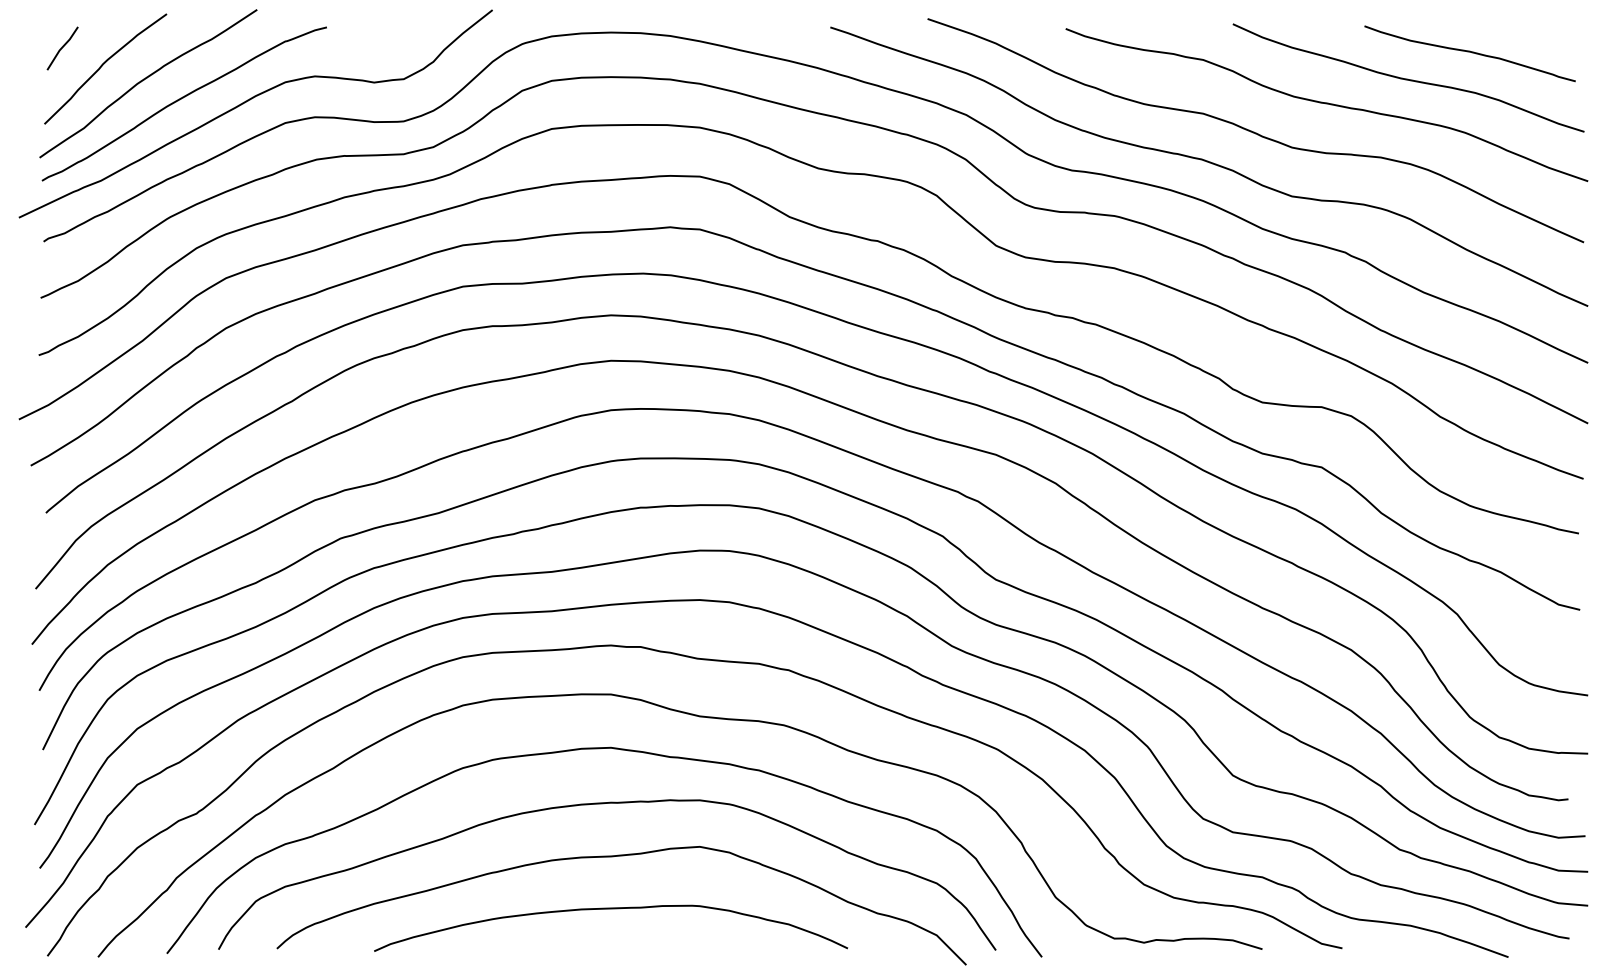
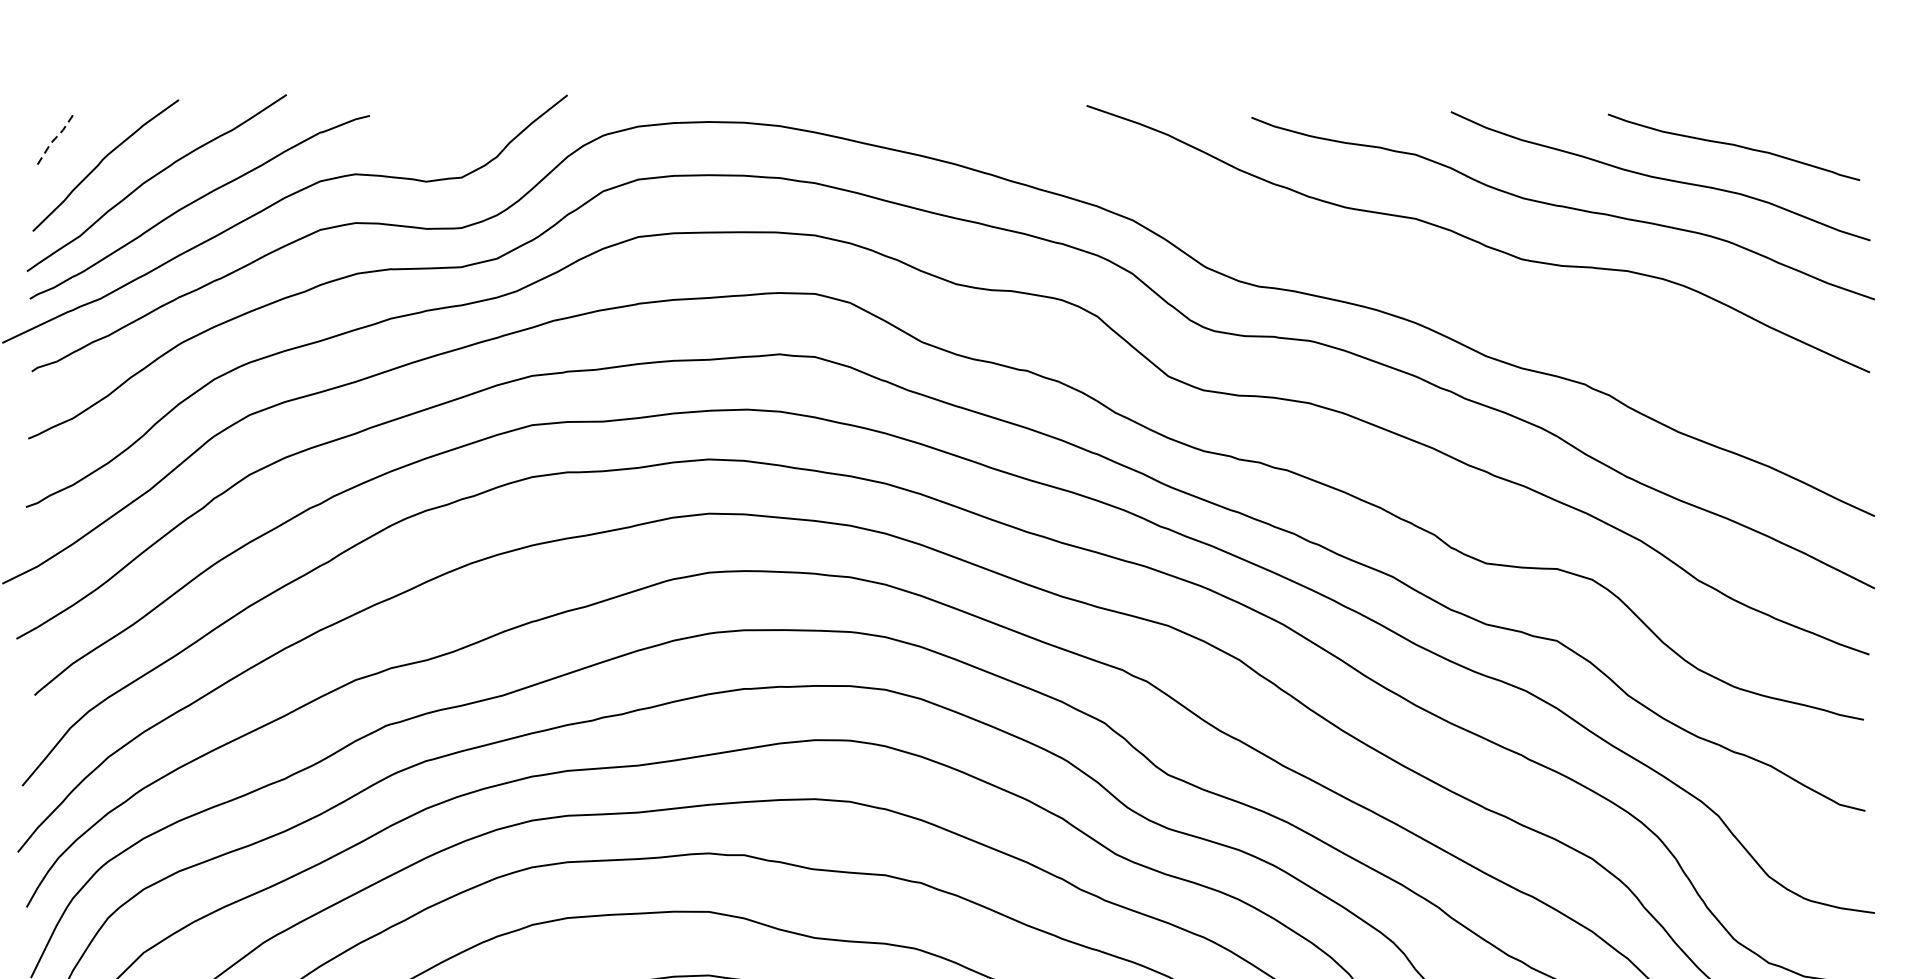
line: (61, 48) -> (53, 141), solid -> dashed
curve: (1209, 163) -> (1423, 278), removed

